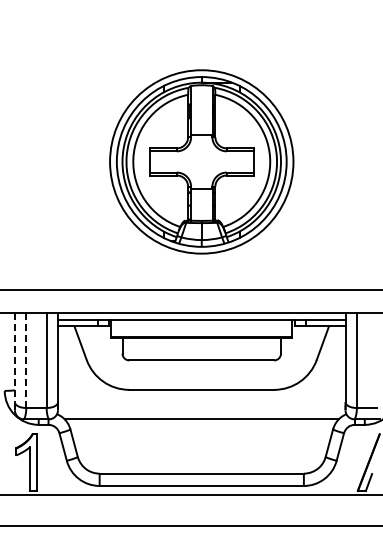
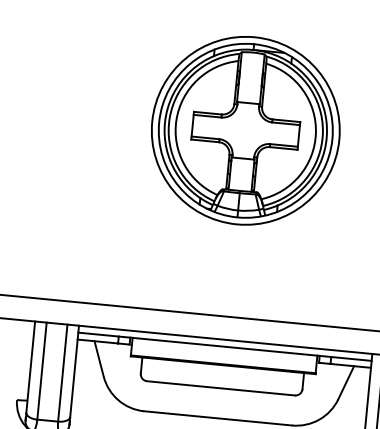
part: (201, 161) -> (245, 130), moved
line: (14, 357) -> (30, 366), dashed -> solid
line: (26, 360) -> (42, 371), dashed -> solid

